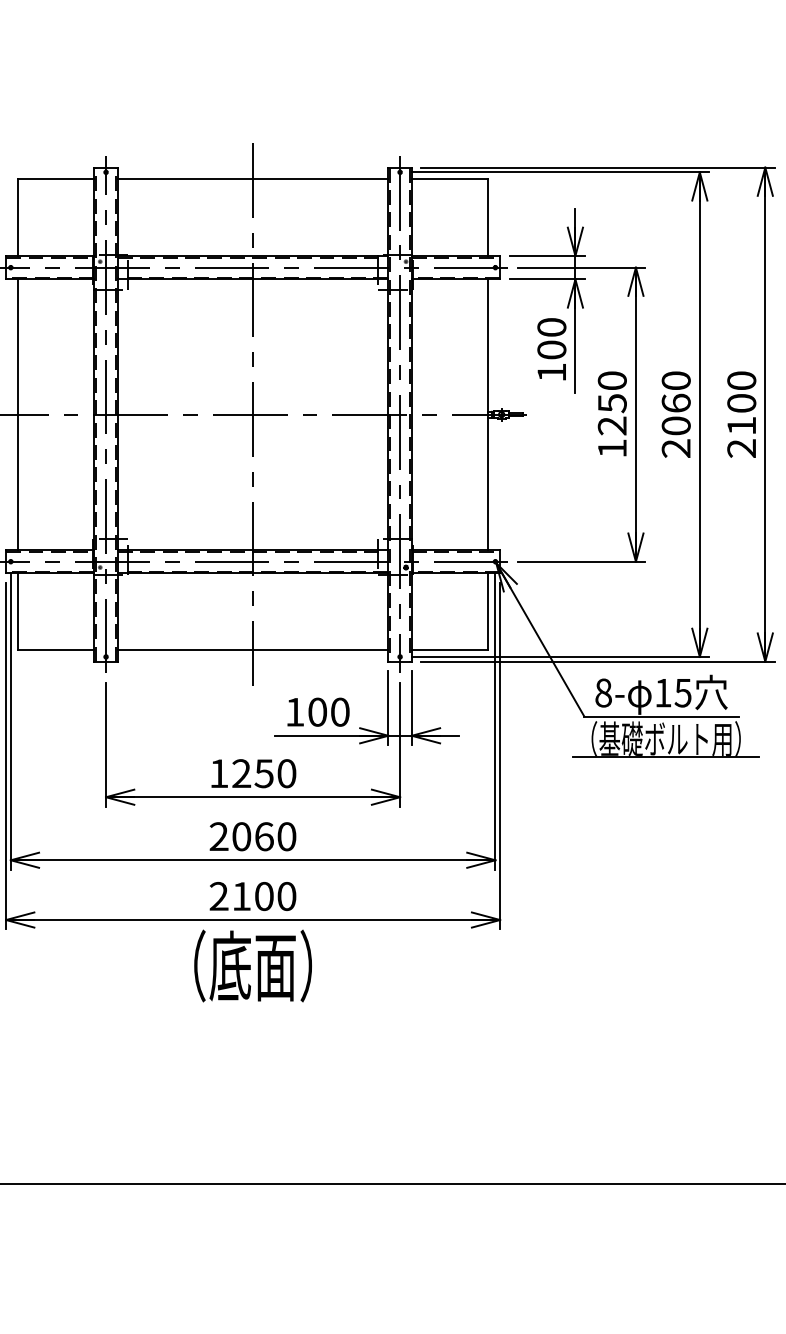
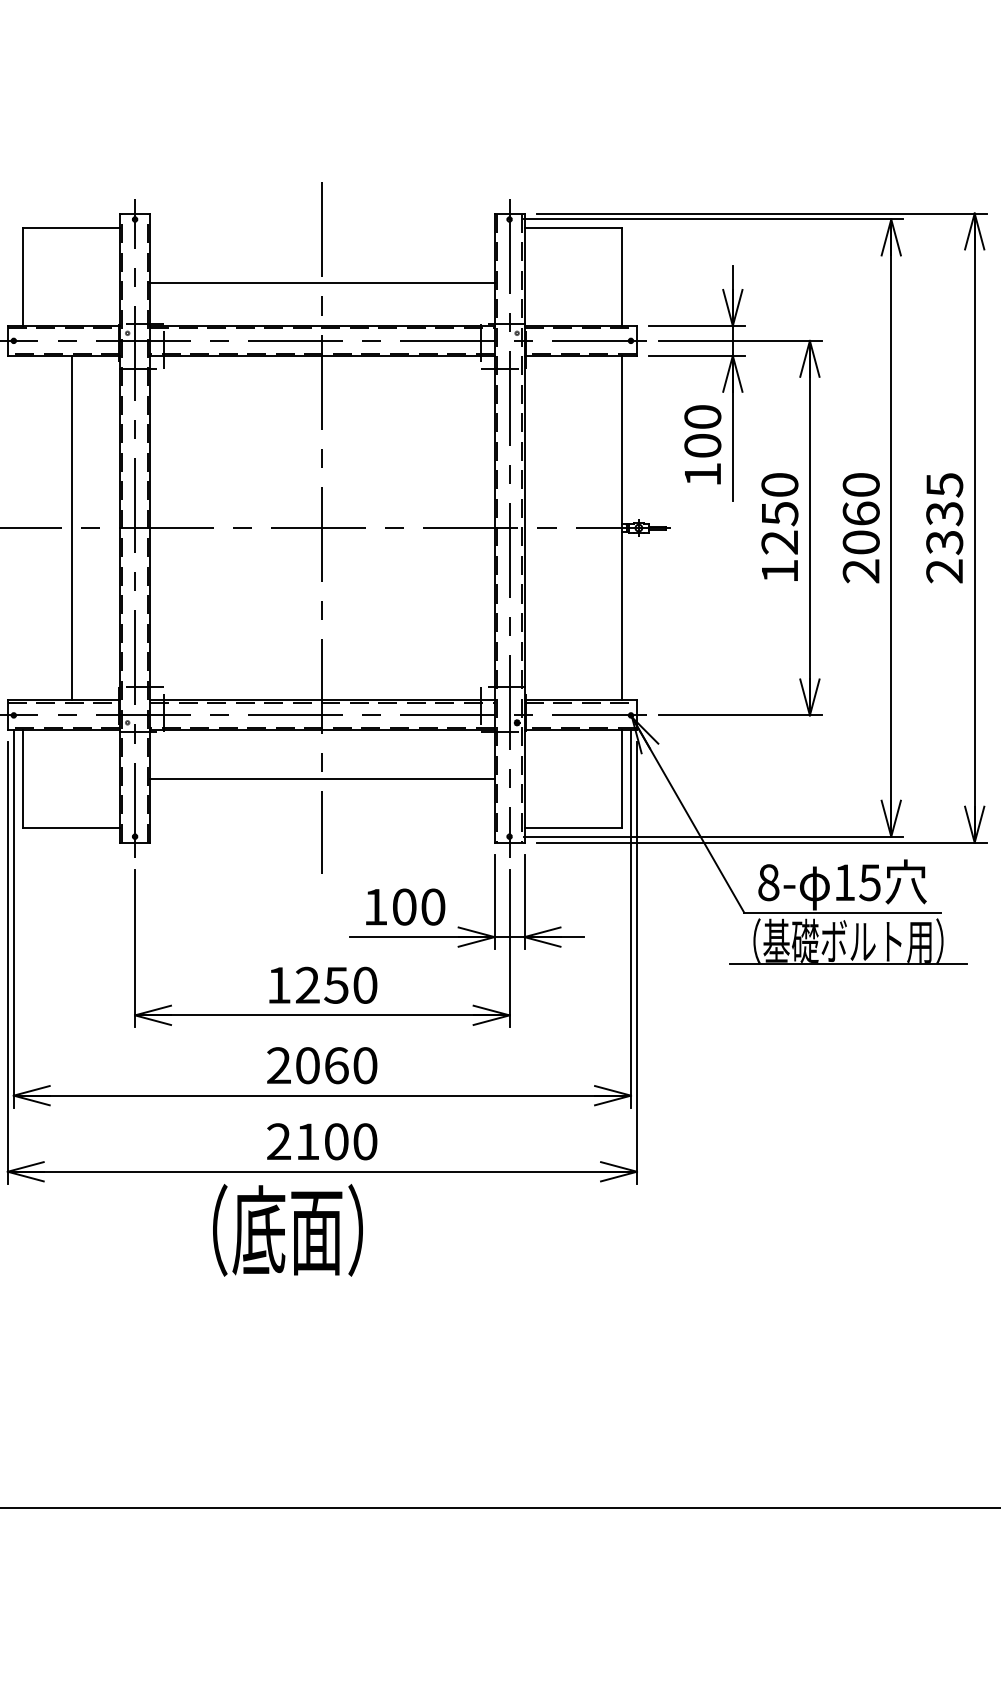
line: (252, 179) -> (321, 283), moved
text: (741, 403) -> (944, 513), 2100 -> 2335
line: (17, 414) -> (71, 527), moved
line: (252, 649) -> (321, 778), moved
text: (252, 965) -> (287, 1229), moved

